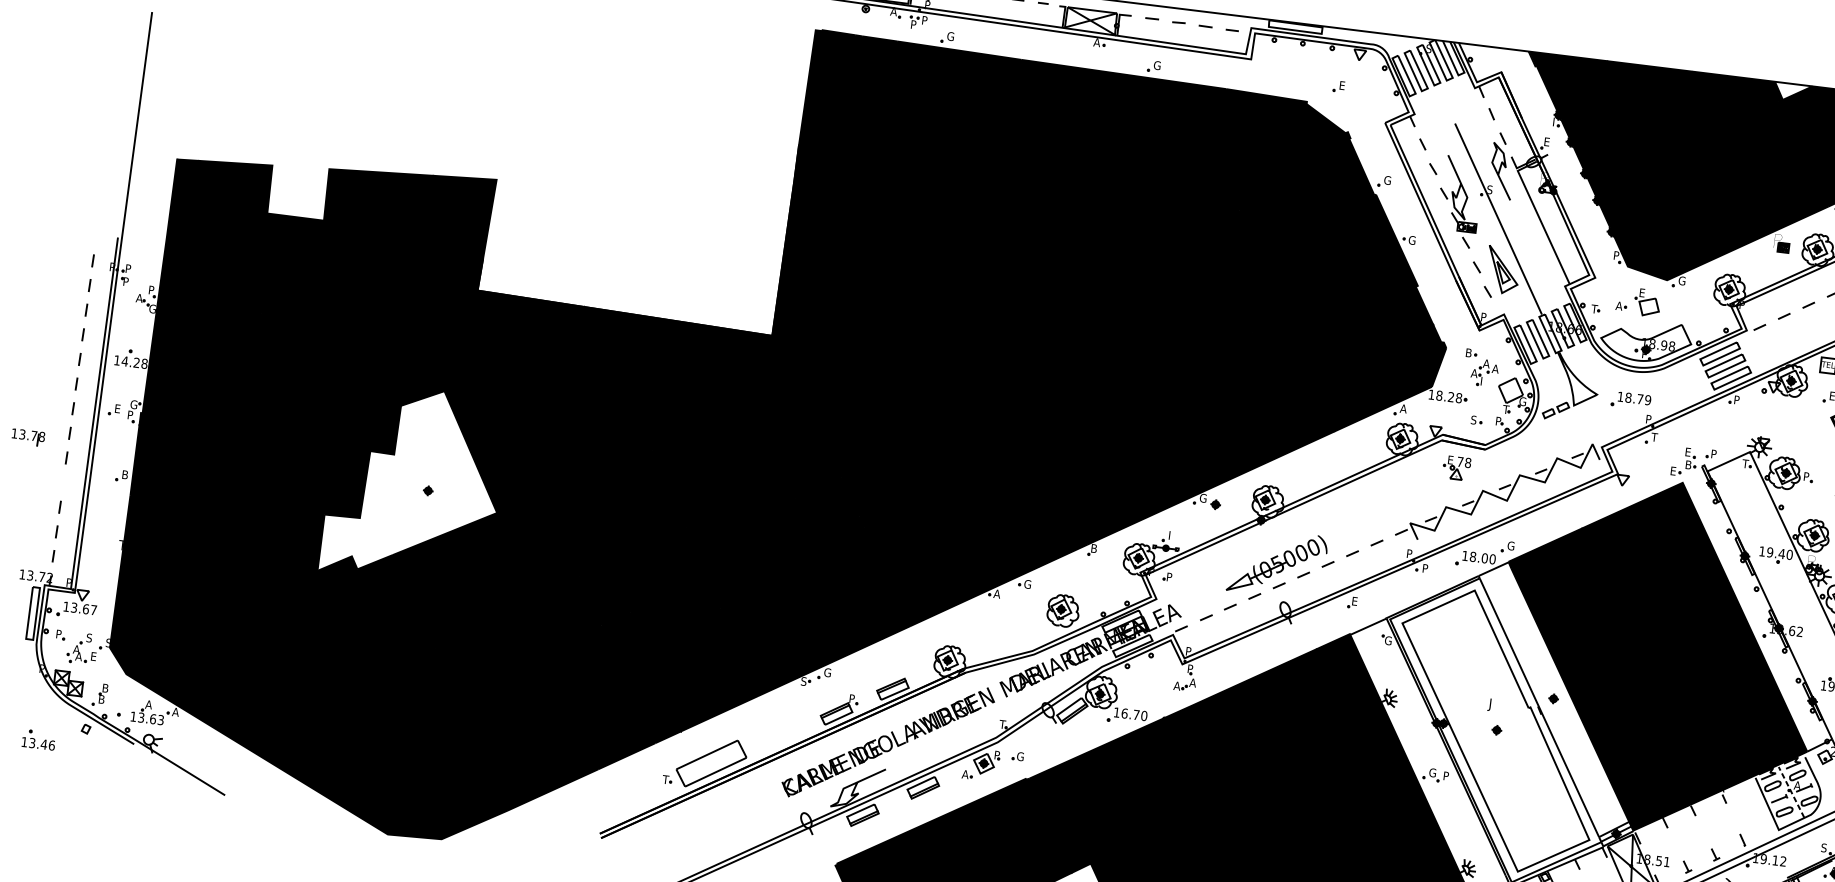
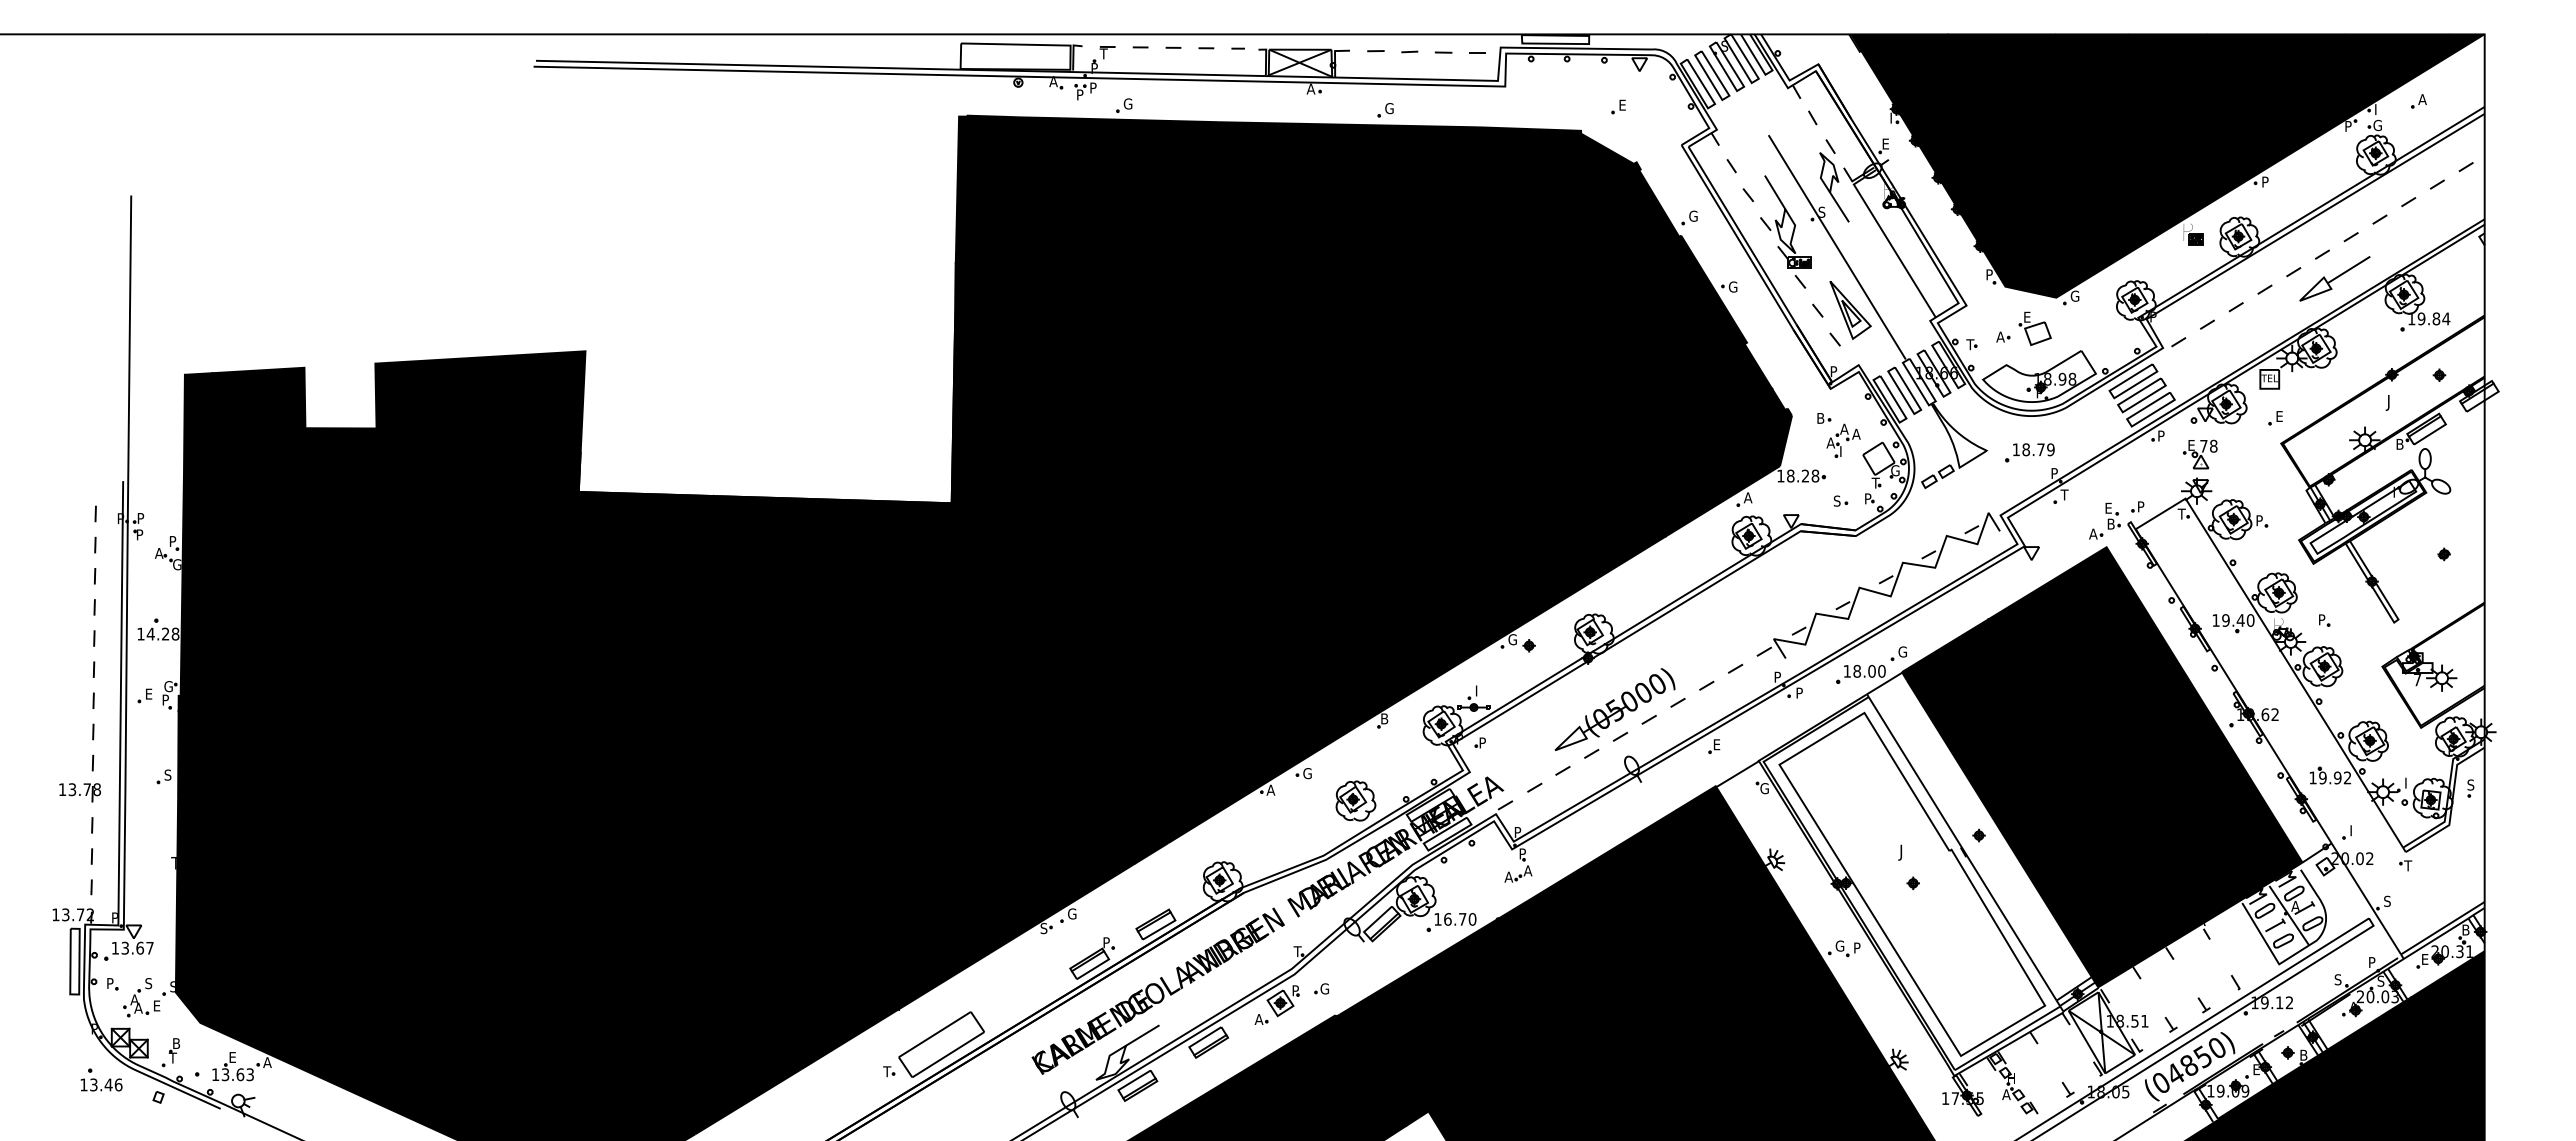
fill: (1792, 92) -> (2183, 44), added
part: (27, 437) -> (79, 792), moved
part: (1456, 468) -> (2200, 454), moved
text: (1673, 470) -> (2093, 533), E -> A
text: (124, 474) -> (167, 774), B -> S
fill: (414, 484) -> (529, 743), added
text: (101, 698) -> (172, 1057), B -> T
text: (148, 704) -> (232, 1057), A -> E
part: (38, 739) -> (101, 1079), moved
line: (1791, 792) -> (2288, 915), dashed -> solid

